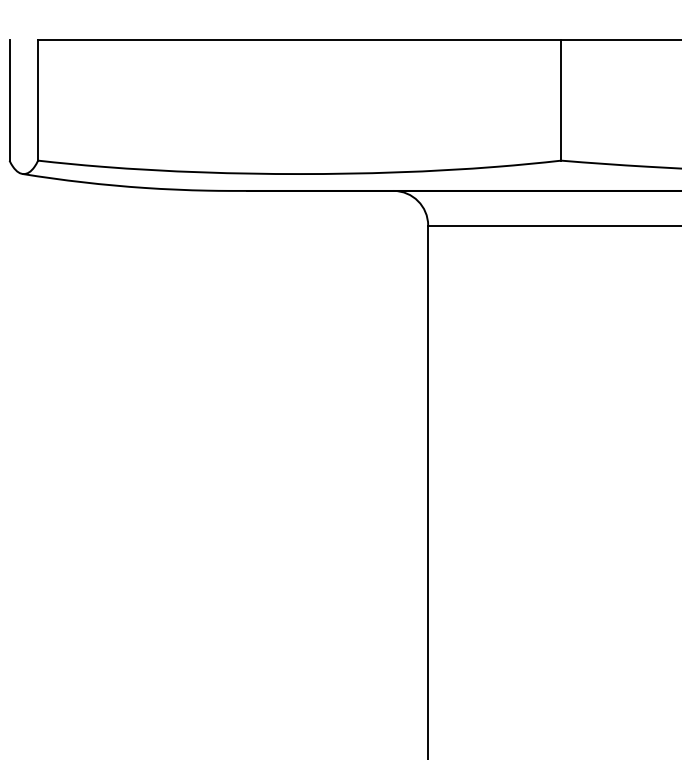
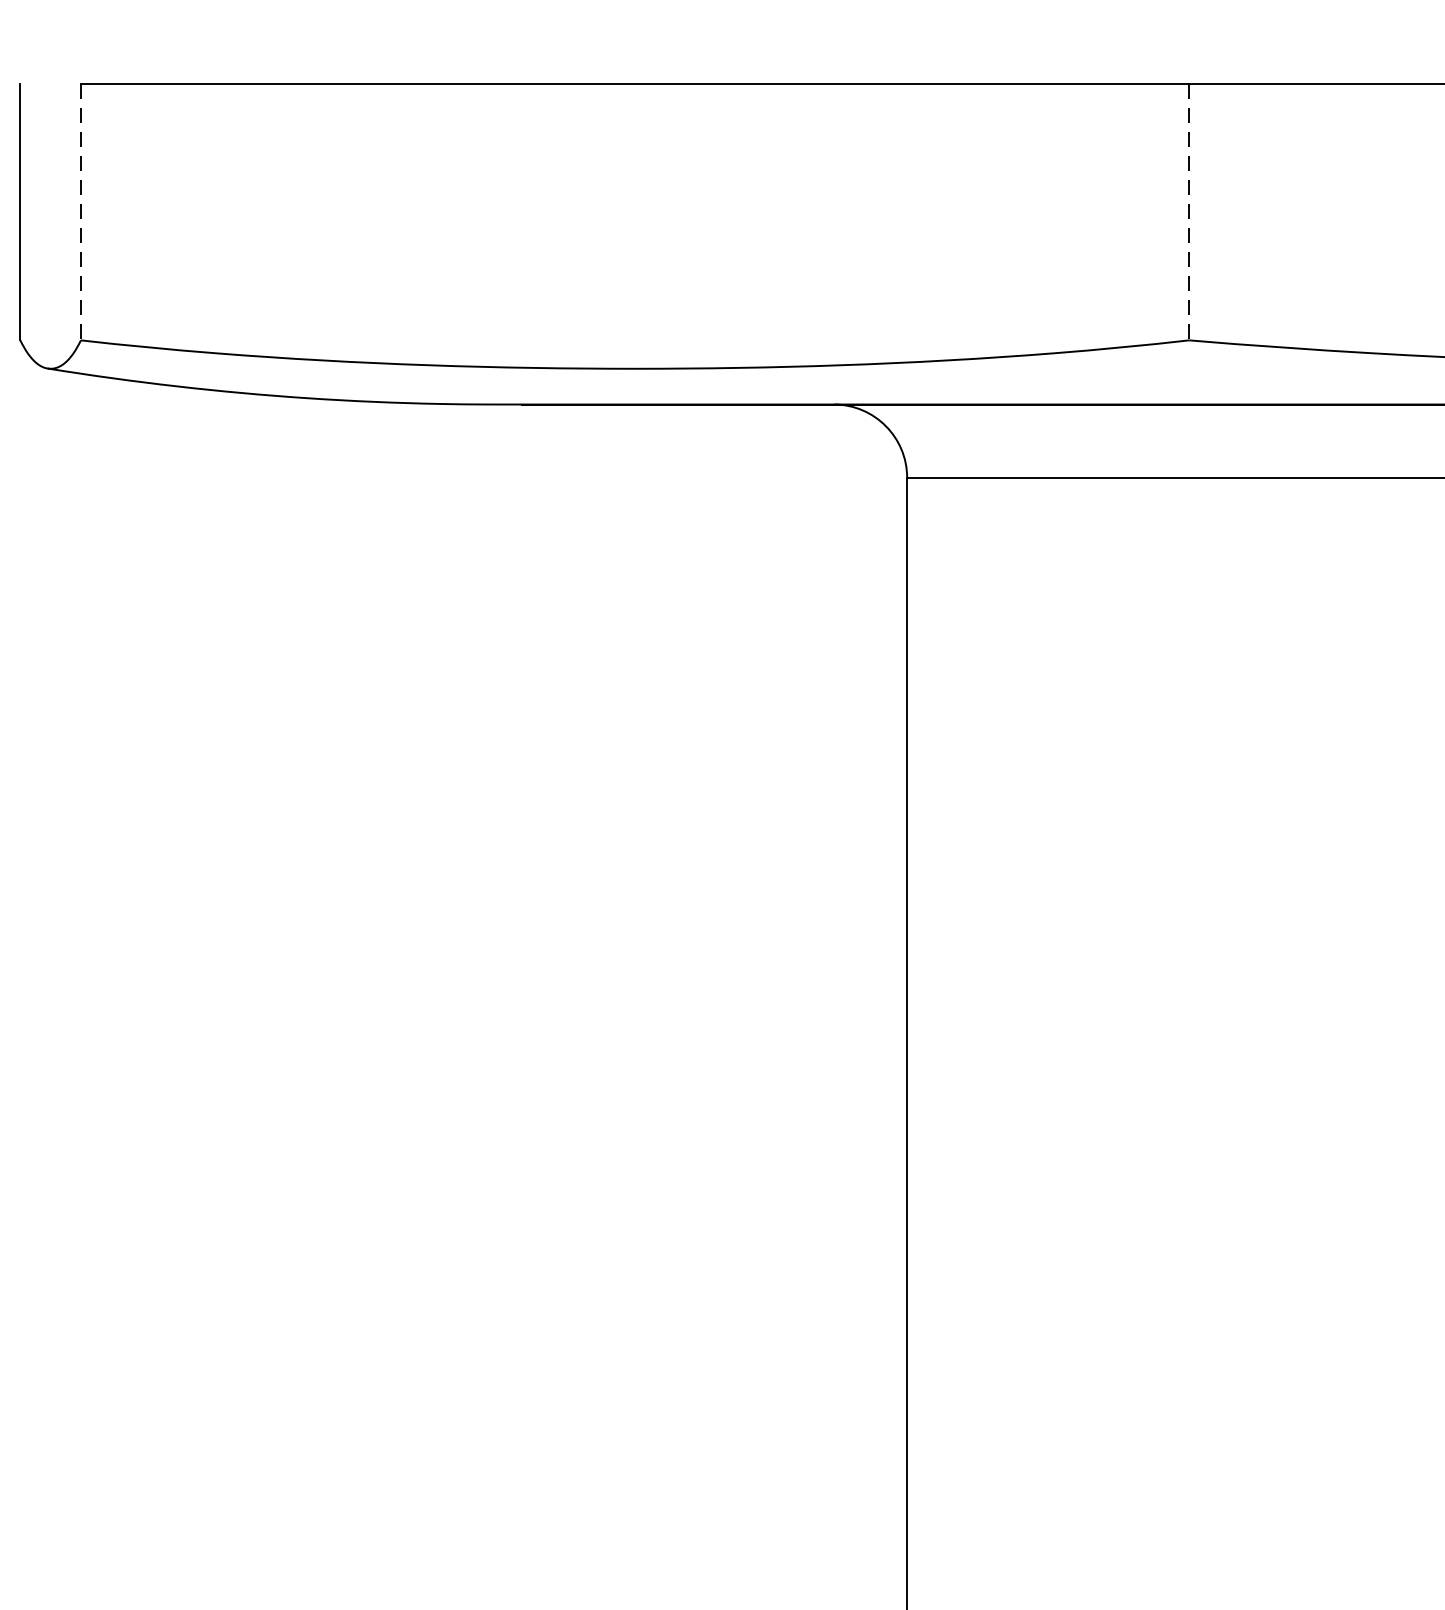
line: (38, 100) -> (81, 212), solid -> dashed
line: (561, 100) -> (1189, 212), solid -> dashed

